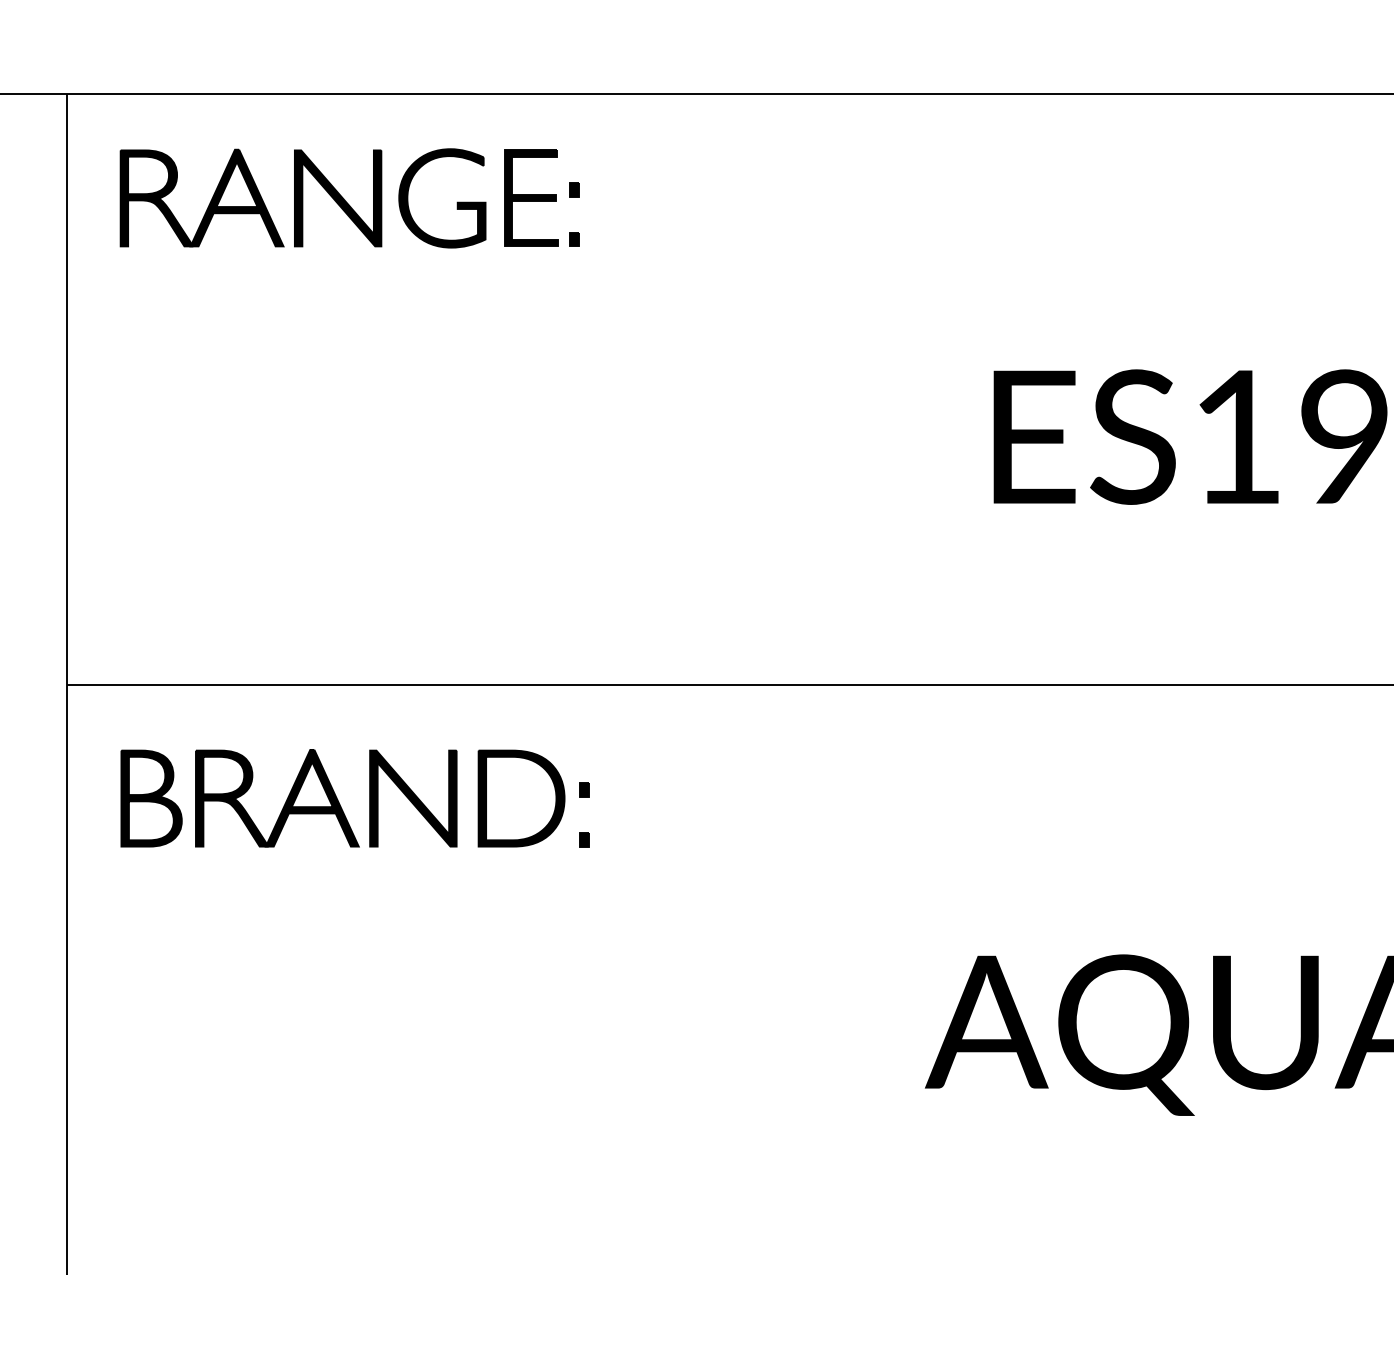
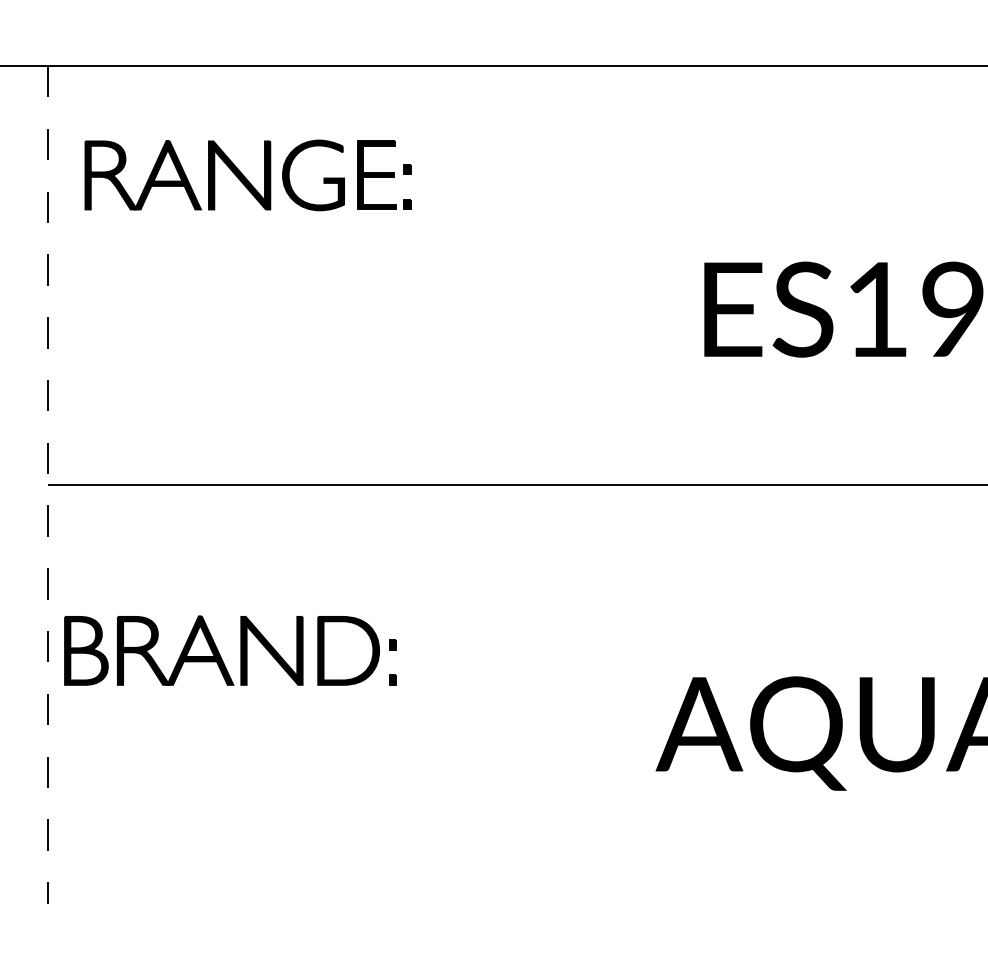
part: (349, 198) -> (247, 175), moved
line: (67, 683) -> (47, 484), solid -> dashed
part: (368, 798) -> (240, 650), moved

